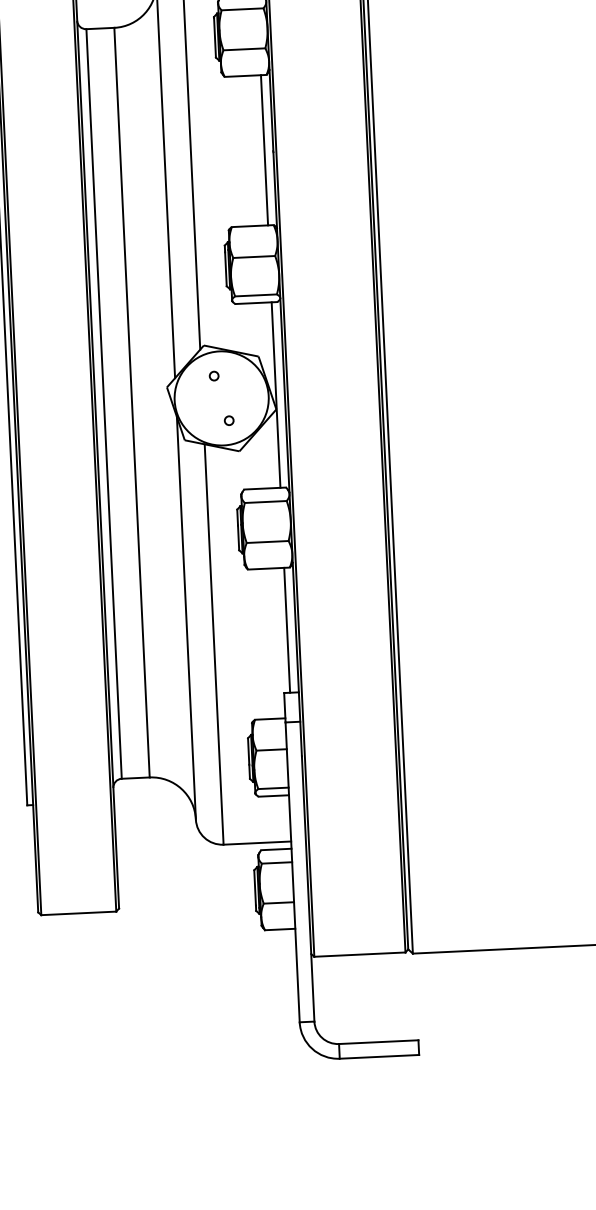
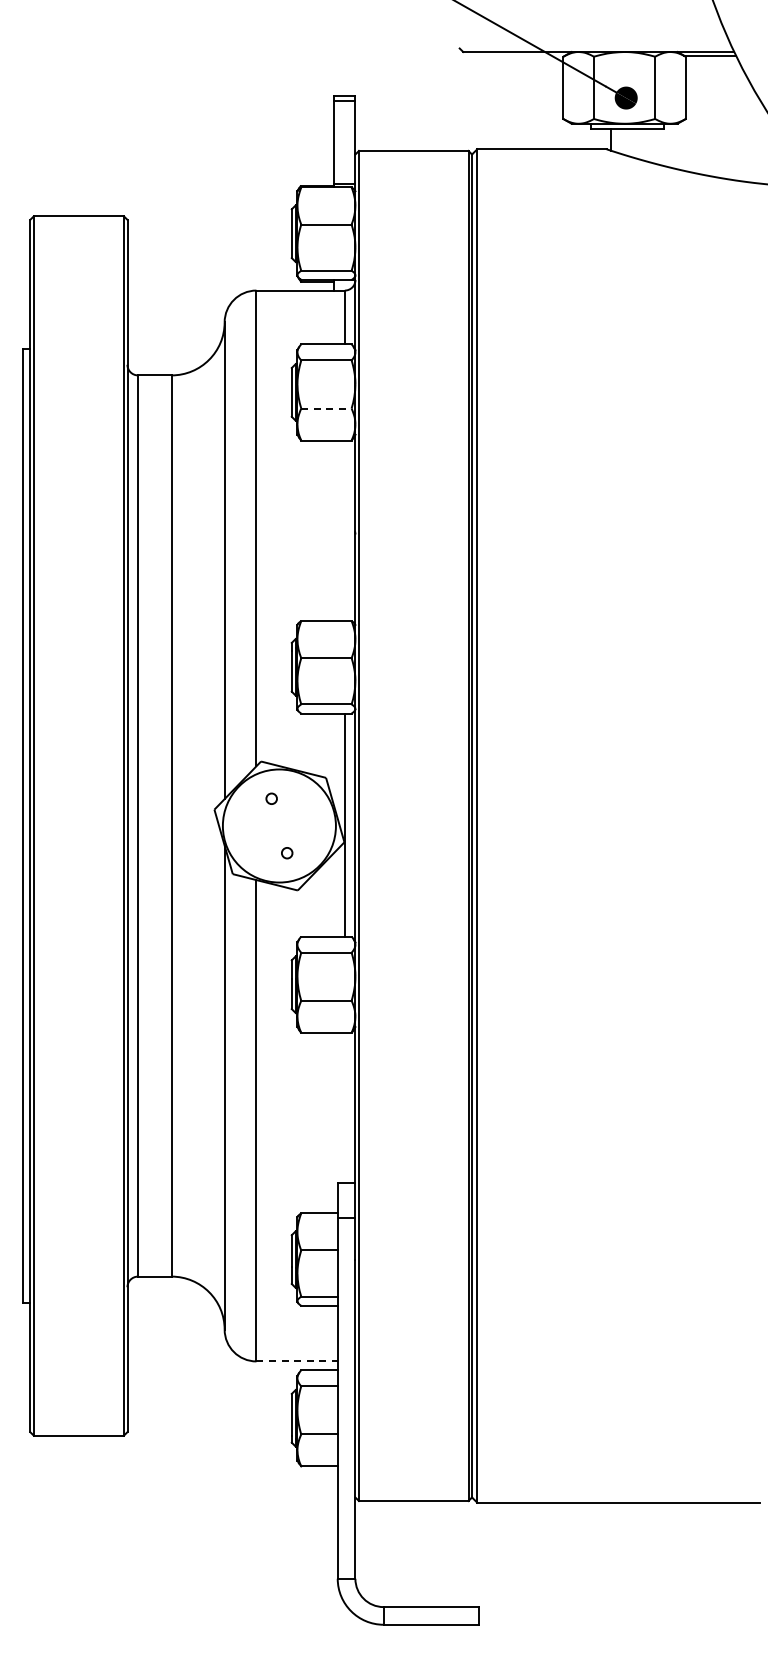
line: (244, 49) -> (326, 408), solid -> dashed
line: (264, 150) -> (344, 530), removed
line: (286, 630) -> (344, 1107), removed
line: (257, 843) -> (297, 1361), solid -> dashed

